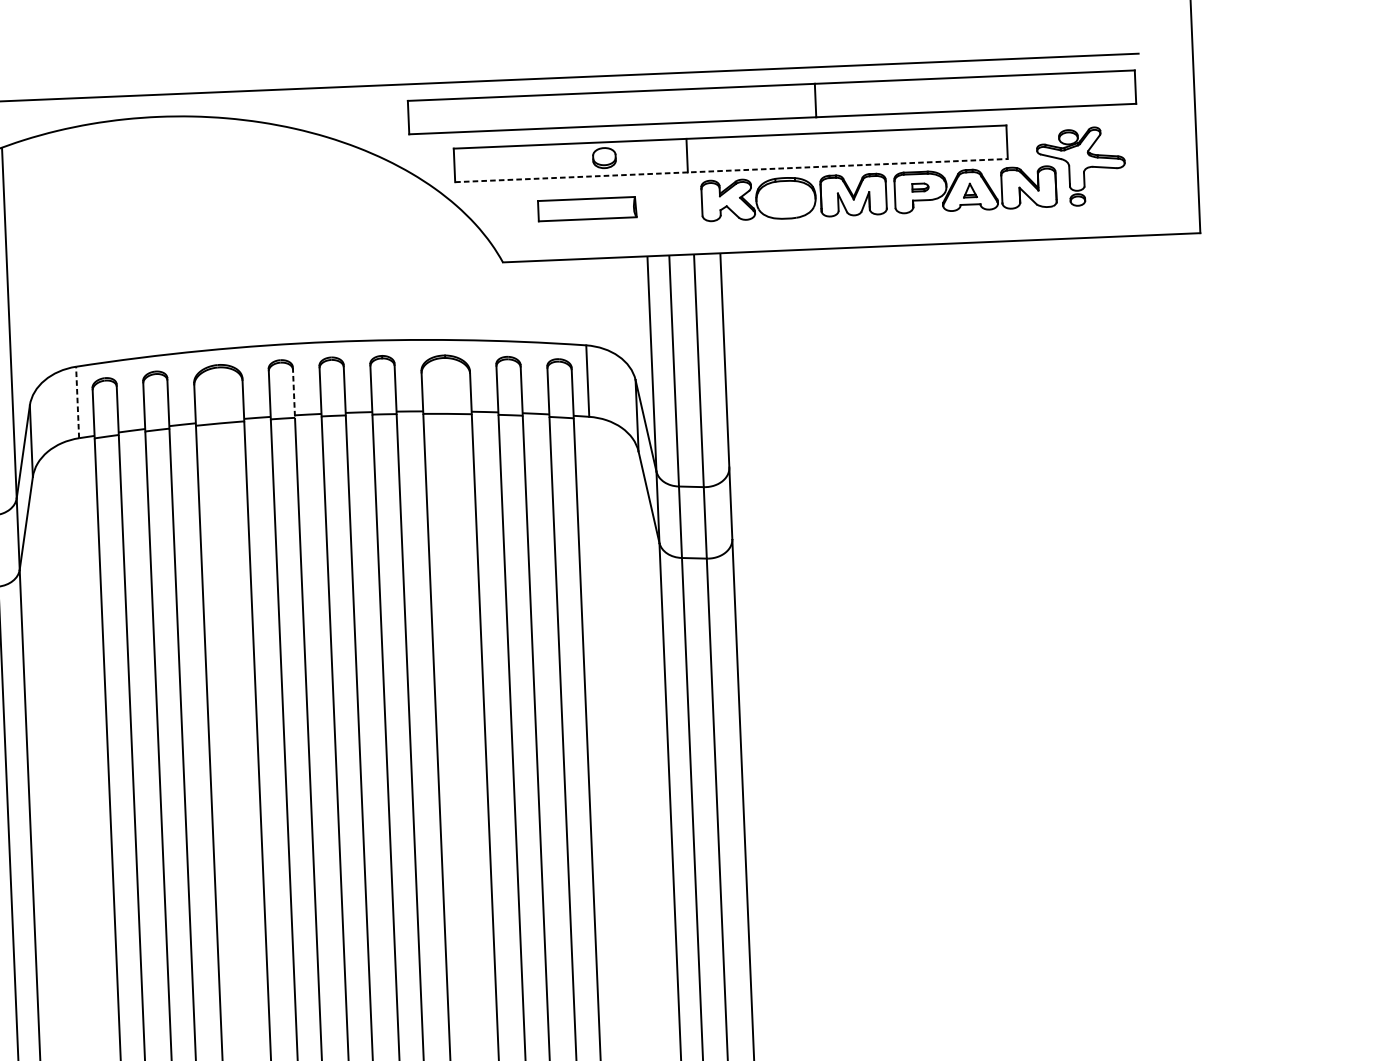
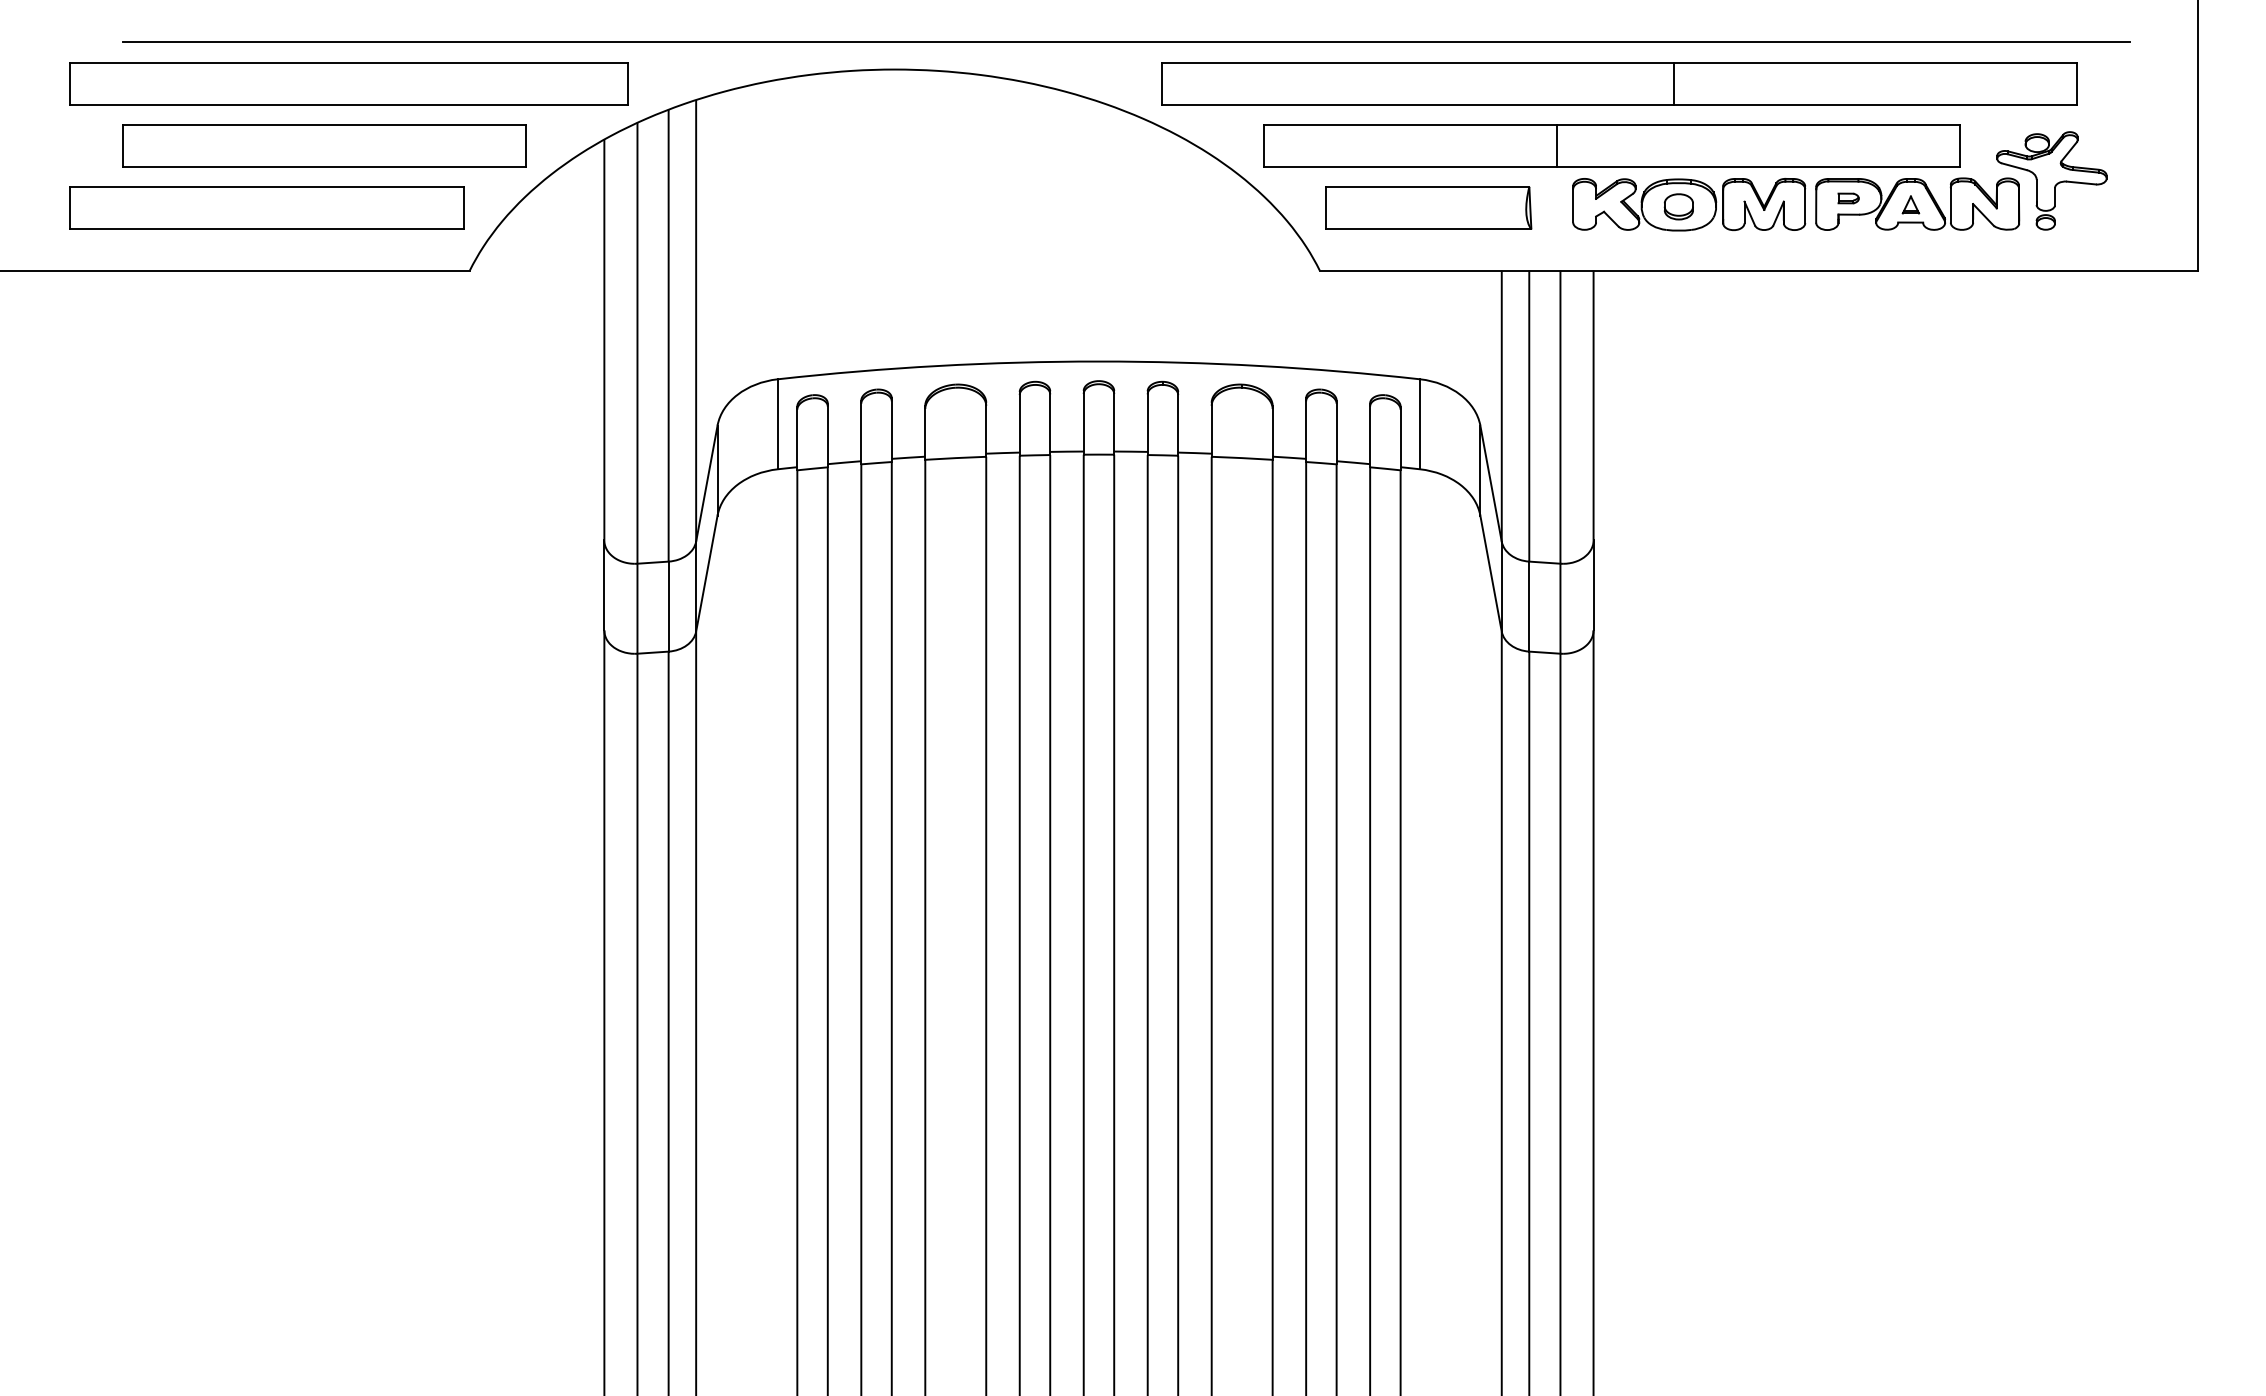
part: (772, 102) -> (1619, 83), moved
part: (604, 157) -> (1678, 206), moved
line: (731, 170) -> (1611, 167), dashed -> solid
part: (587, 208) -> (1428, 207), size x1.67
line: (294, 392) -> (1050, 423), dashed -> solid
line: (77, 401) -> (777, 423), dashed -> solid

